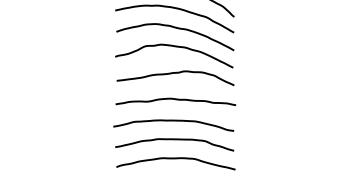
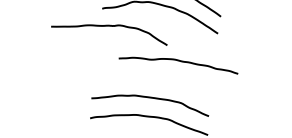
curve: (175, 73) -> (110, 26), moved
curve: (175, 100) -> (178, 61), moved
curve: (173, 121) -> (152, 79), removed

